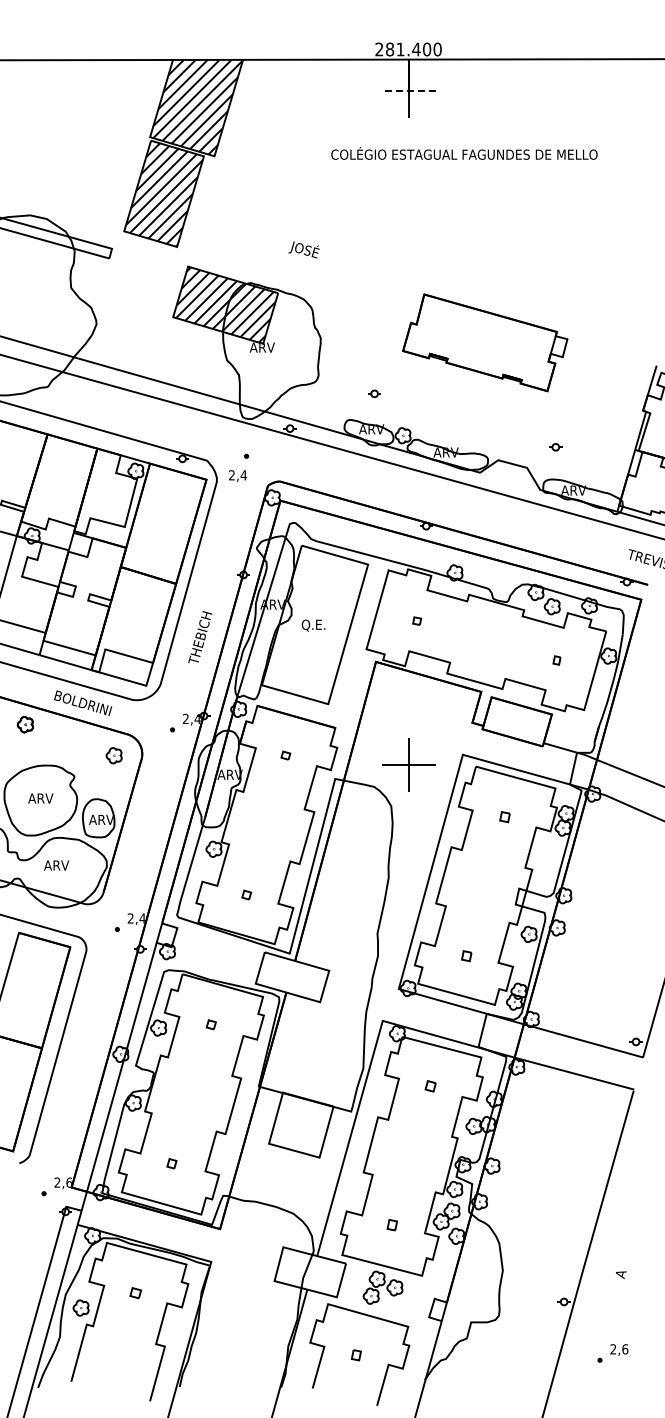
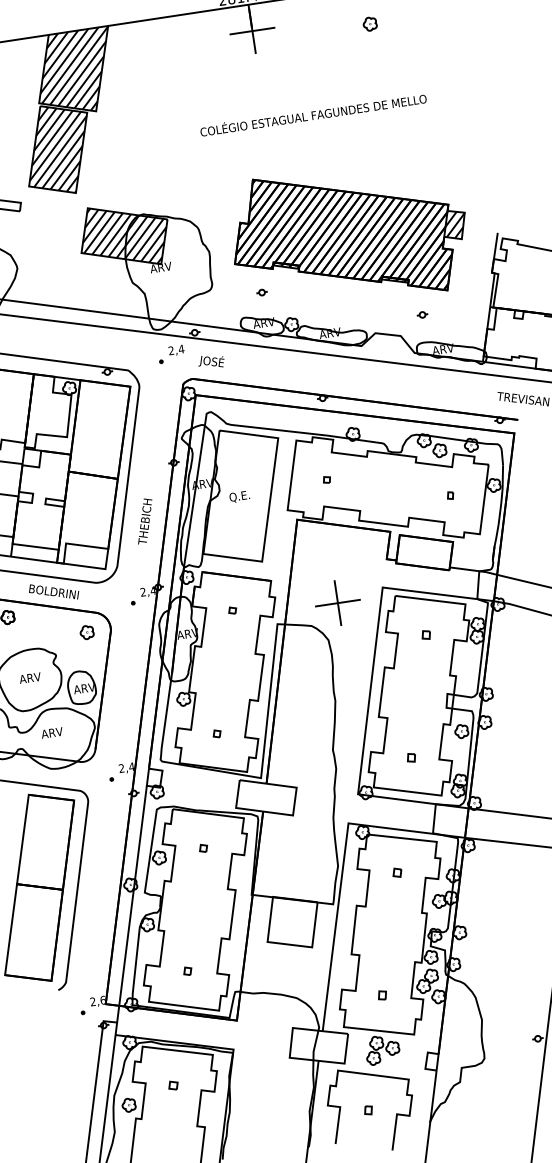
line: (408, 90) -> (252, 30), dashed -> solid
part: (545, 102) -> (370, 23), added
text: (464, 153) -> (313, 114), moved
text: (303, 249) -> (210, 361), moved
part: (485, 342) -> (349, 234), size x1.67
text: (238, 475) -> (176, 350), moved

